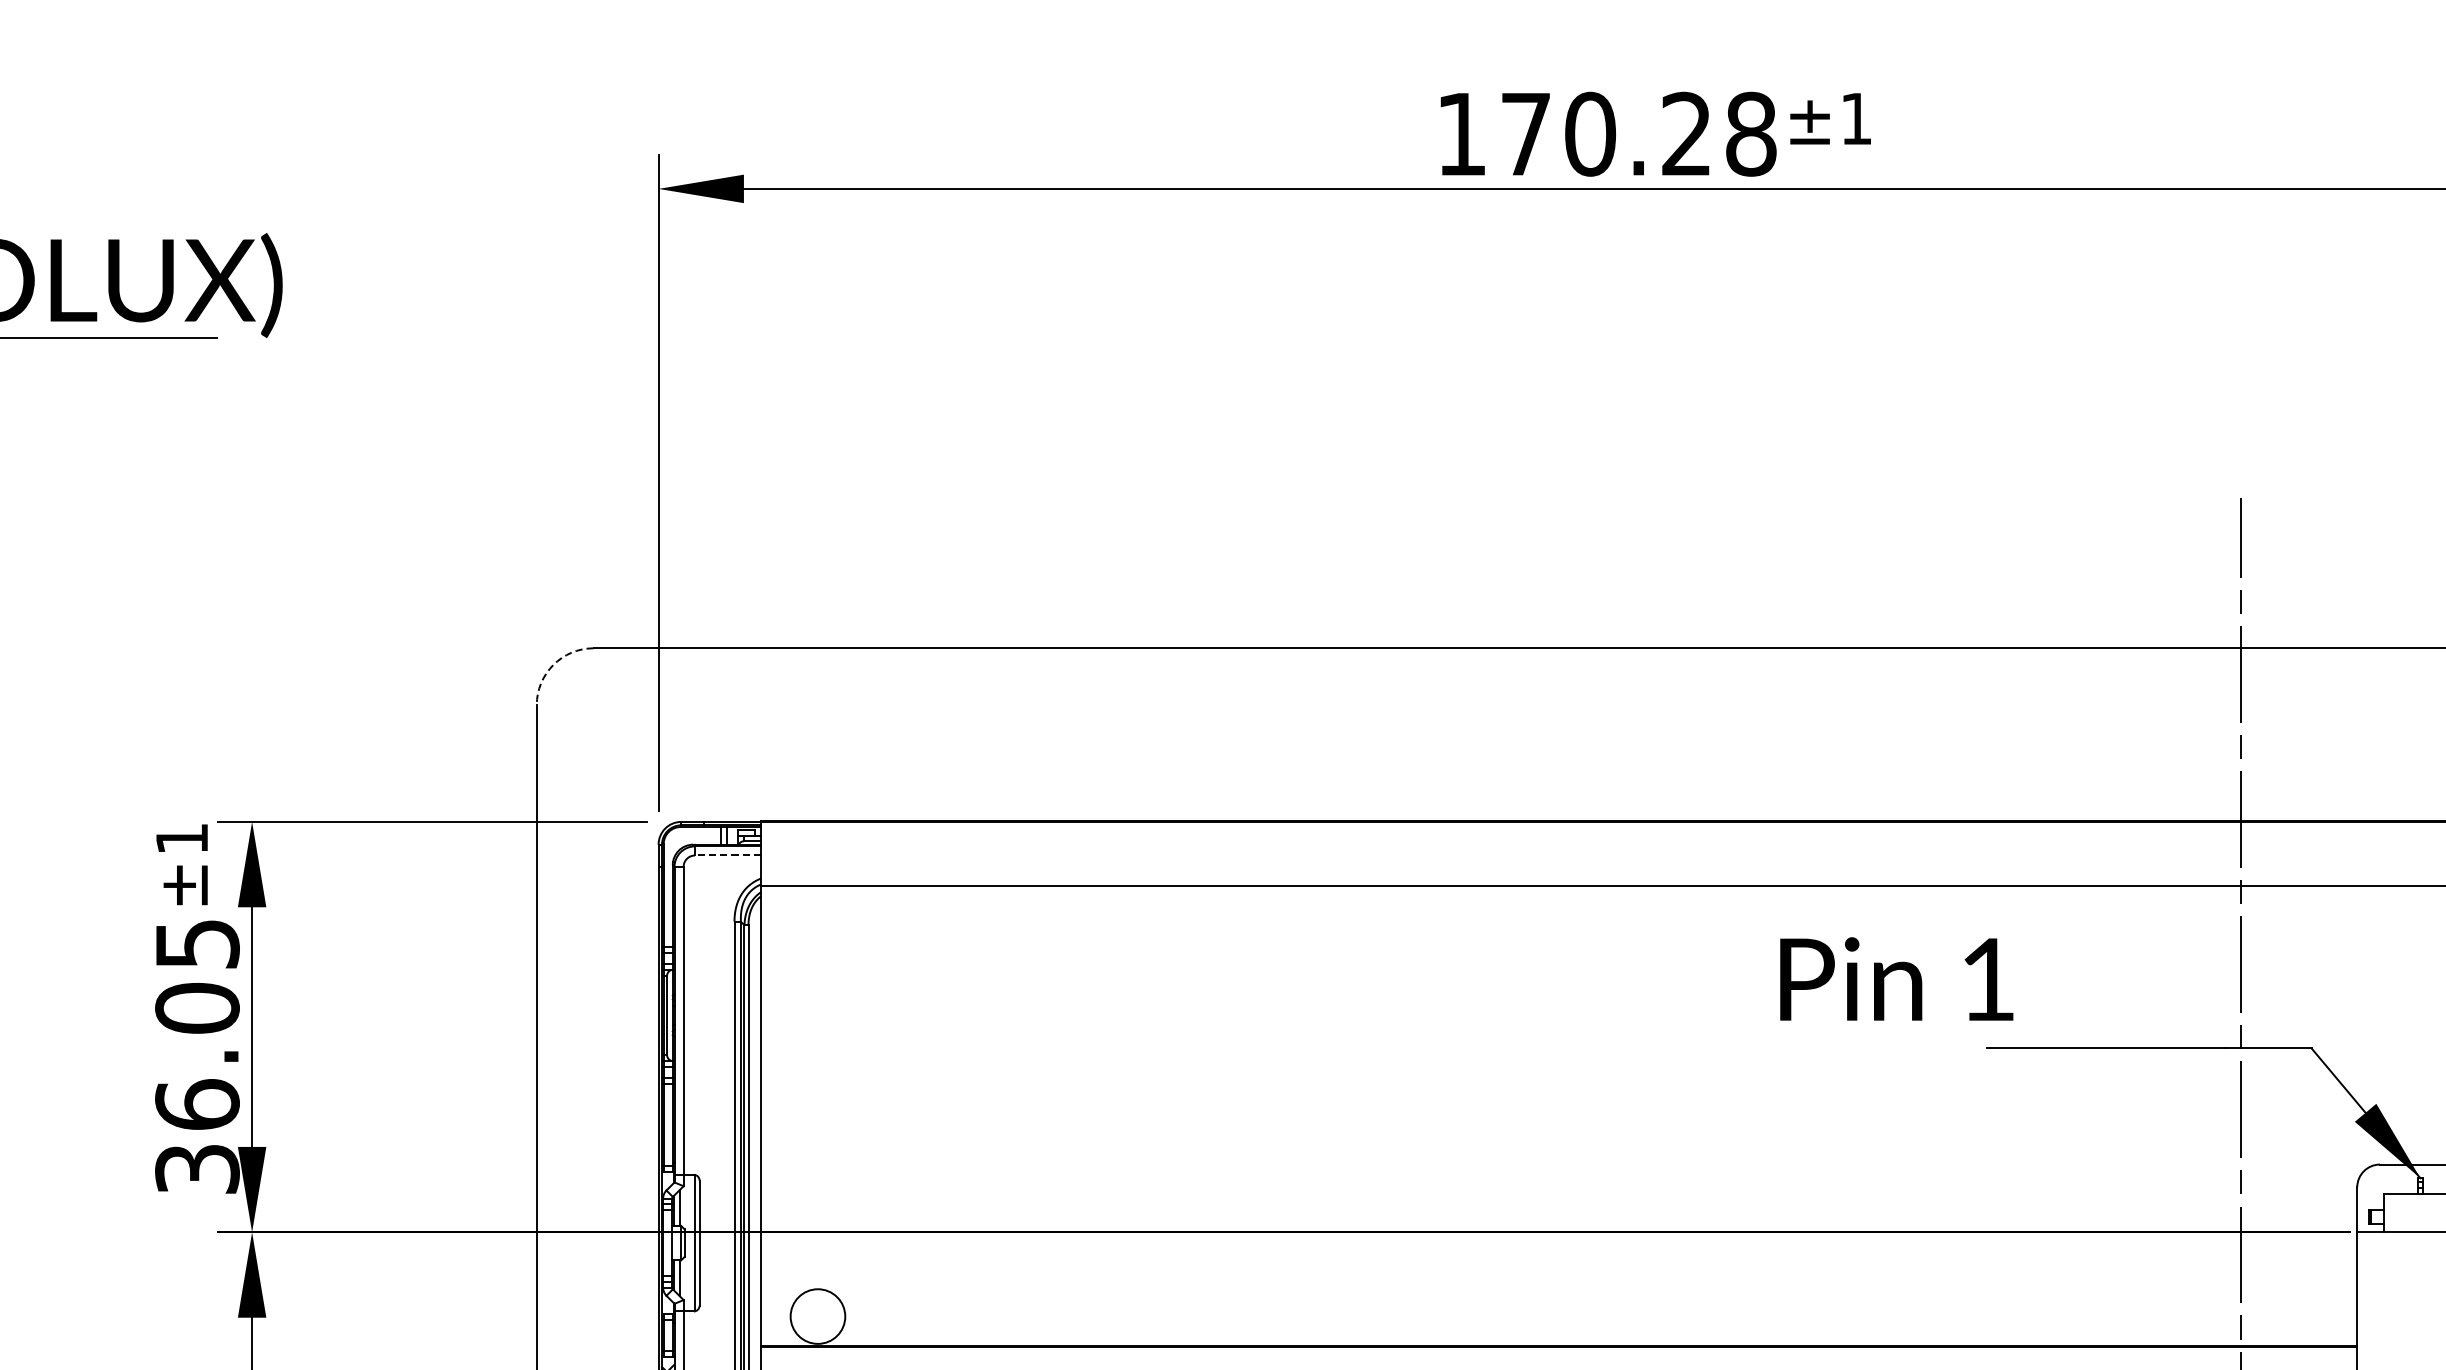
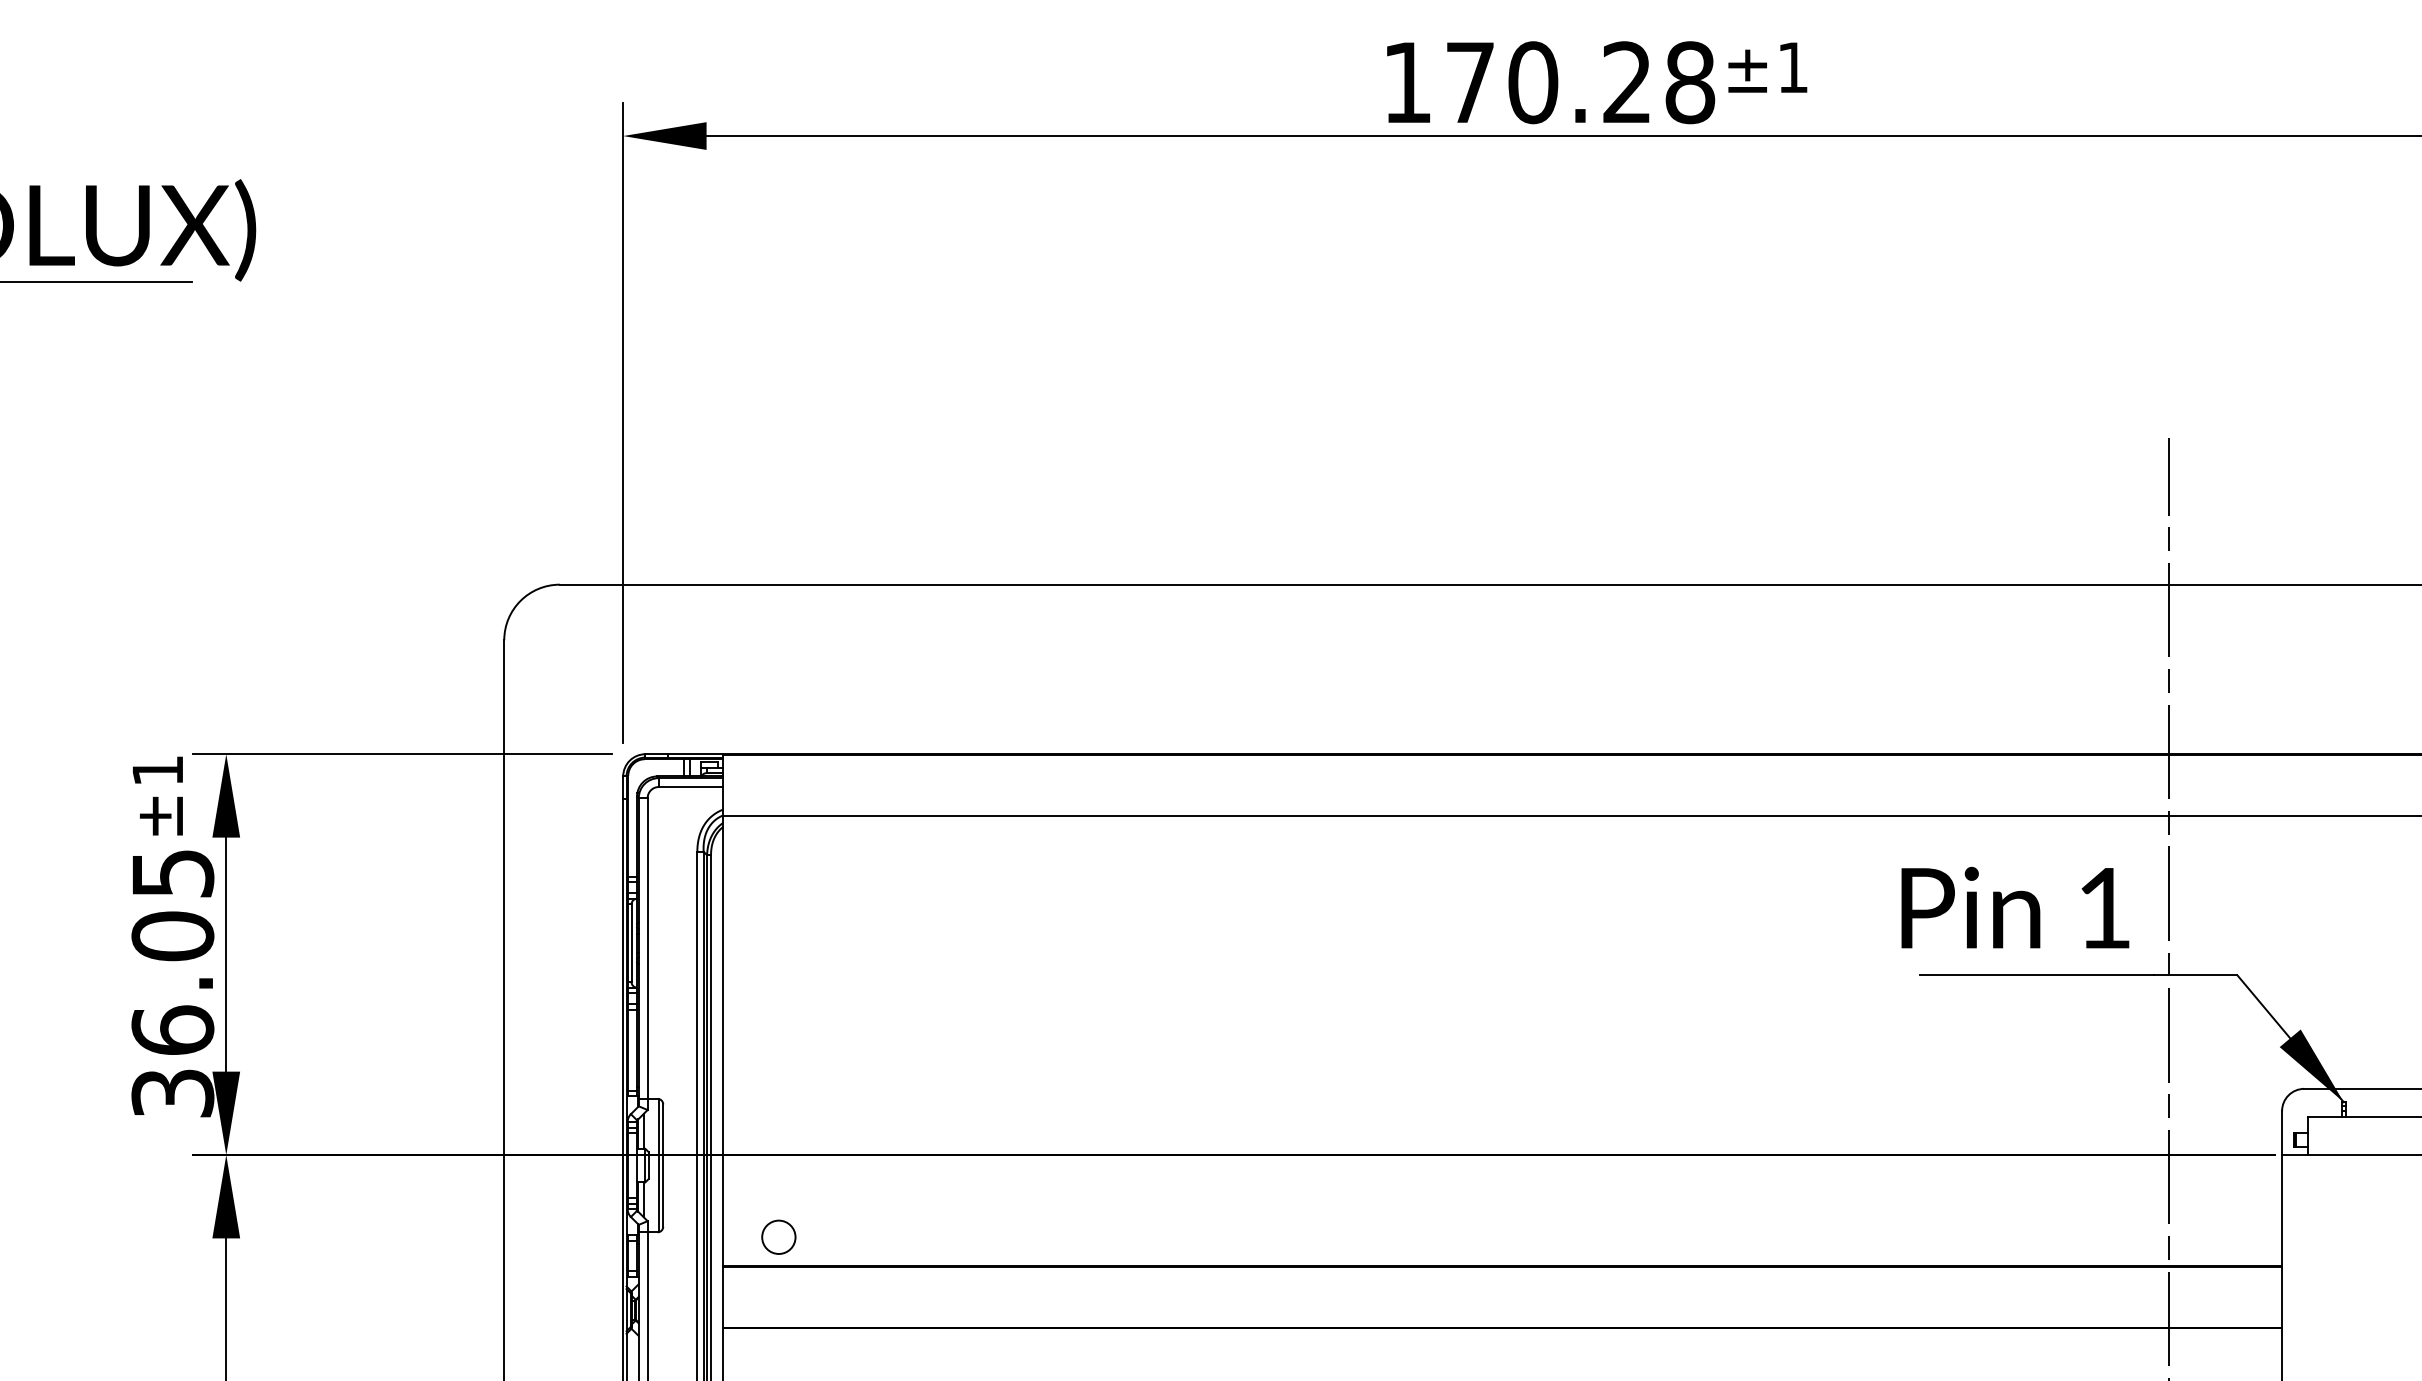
arc: (553, 664) -> (520, 600), dashed -> solid
line: (727, 855) -> (690, 787), dashed -> solid
text: (1896, 978) -> (2015, 907), moved
circle: (817, 1315) -> (778, 1236), size x0.62

